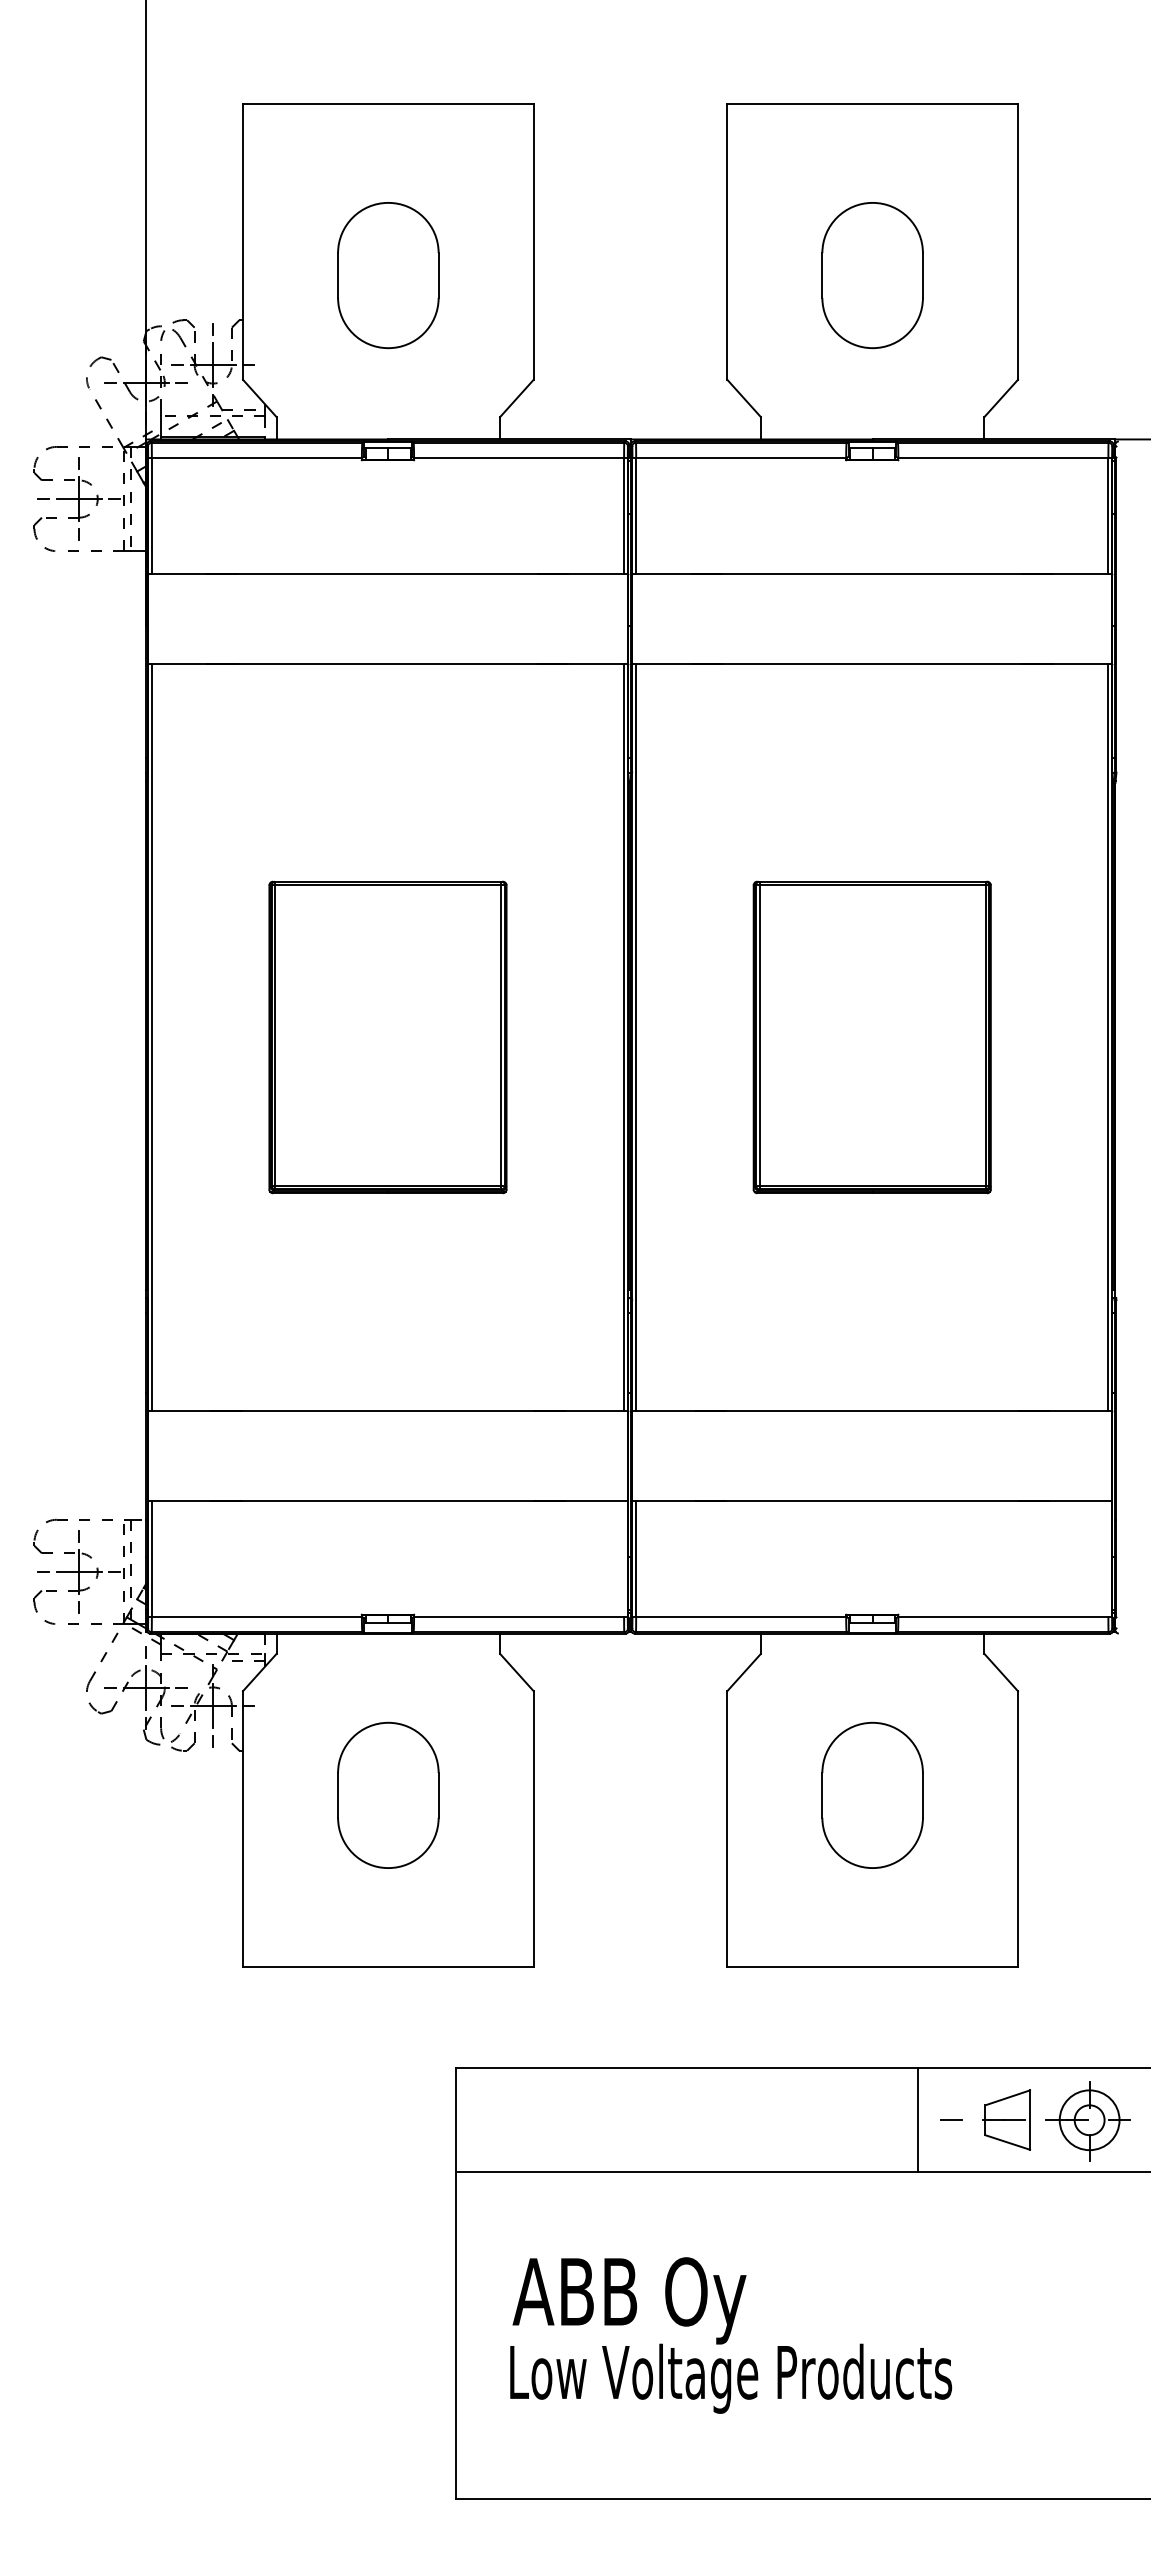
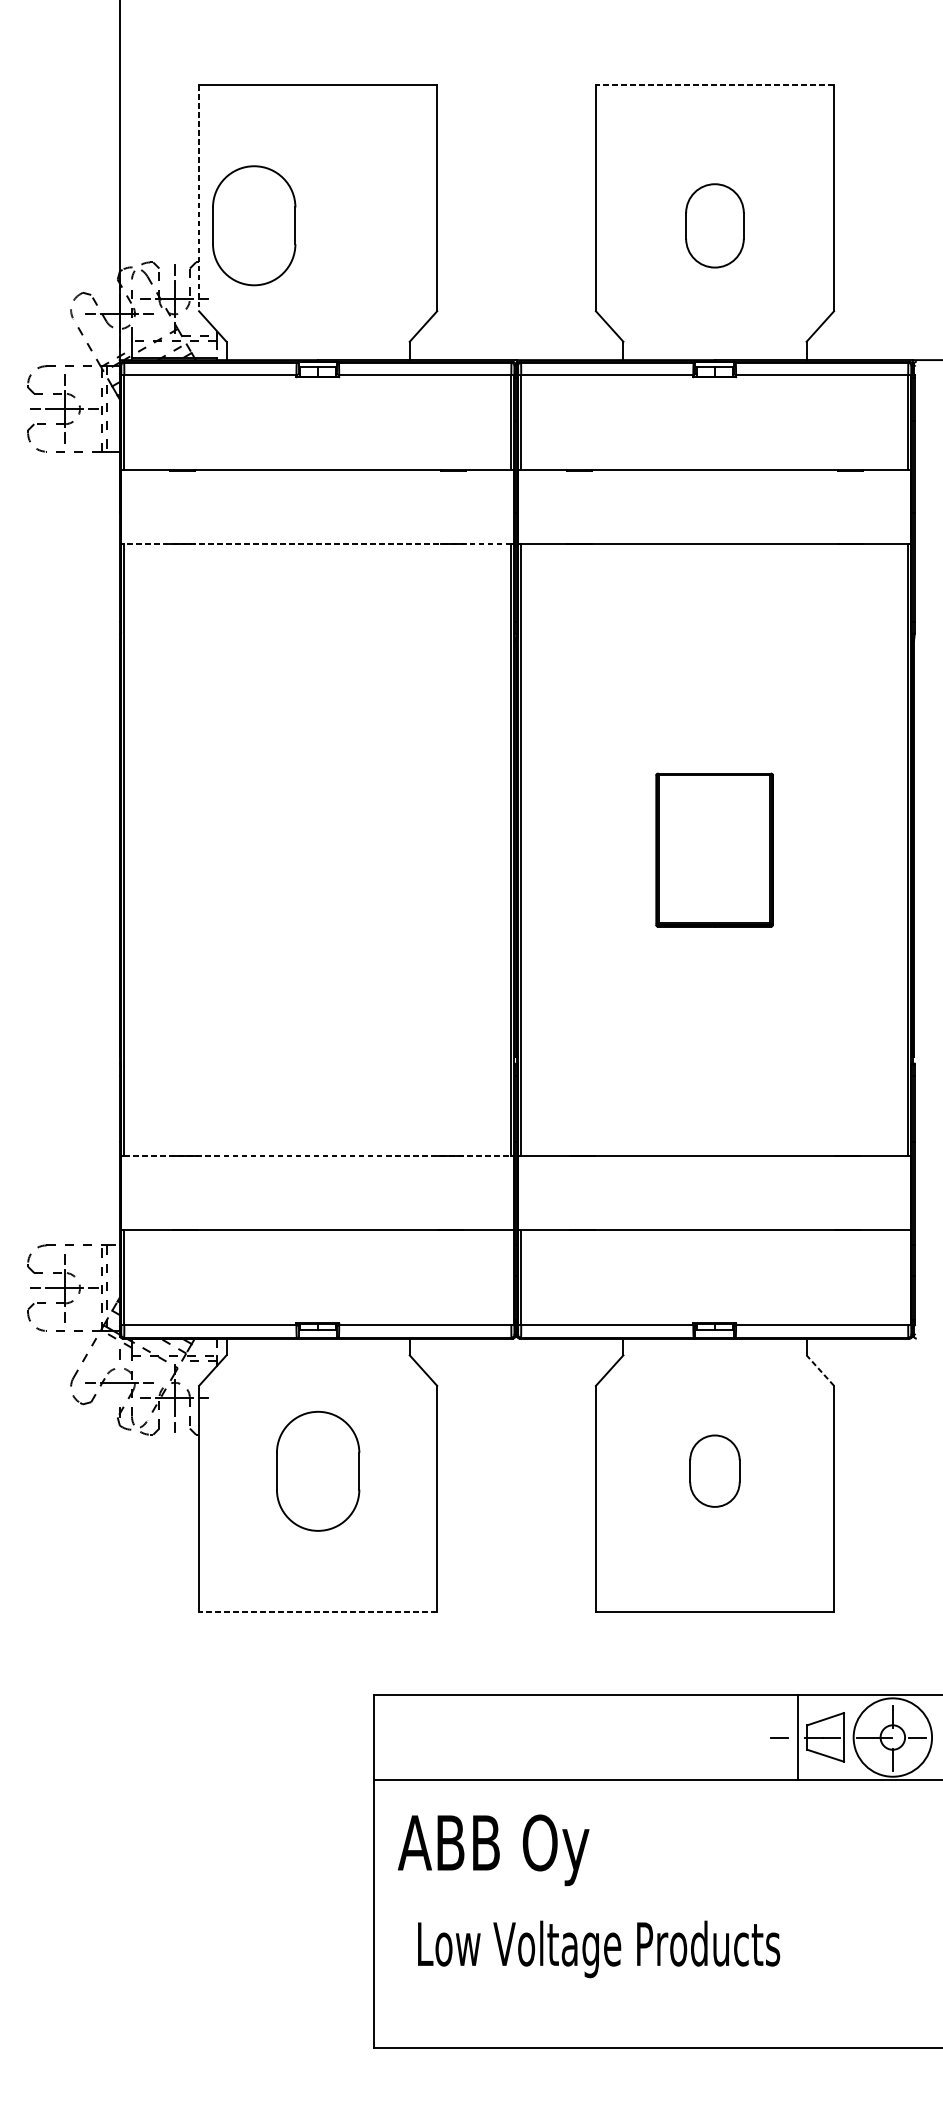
line: (872, 104) -> (714, 85), solid -> dashed
line: (243, 242) -> (199, 198), solid -> dashed
part: (388, 275) -> (254, 225), moved
part: (872, 275) -> (714, 225), size x0.7
line: (387, 664) -> (317, 544), solid -> dashed
part: (387, 1037) -> (317, 850), removed
part: (871, 1037) -> (714, 850), size x0.6
line: (388, 1410) -> (318, 1155), solid -> dashed
line: (1000, 1672) -> (819, 1370), solid -> dashed
line: (146, 1687) -> (119, 1382), removed
part: (872, 1794) -> (714, 1470), size x0.6
line: (387, 1966) -> (317, 1611), solid -> dashed
line: (918, 2120) -> (797, 1737), moved
circle: (1089, 2120) -> (892, 1737), size x1.6
text: (629, 2300) -> (493, 1850), moved

